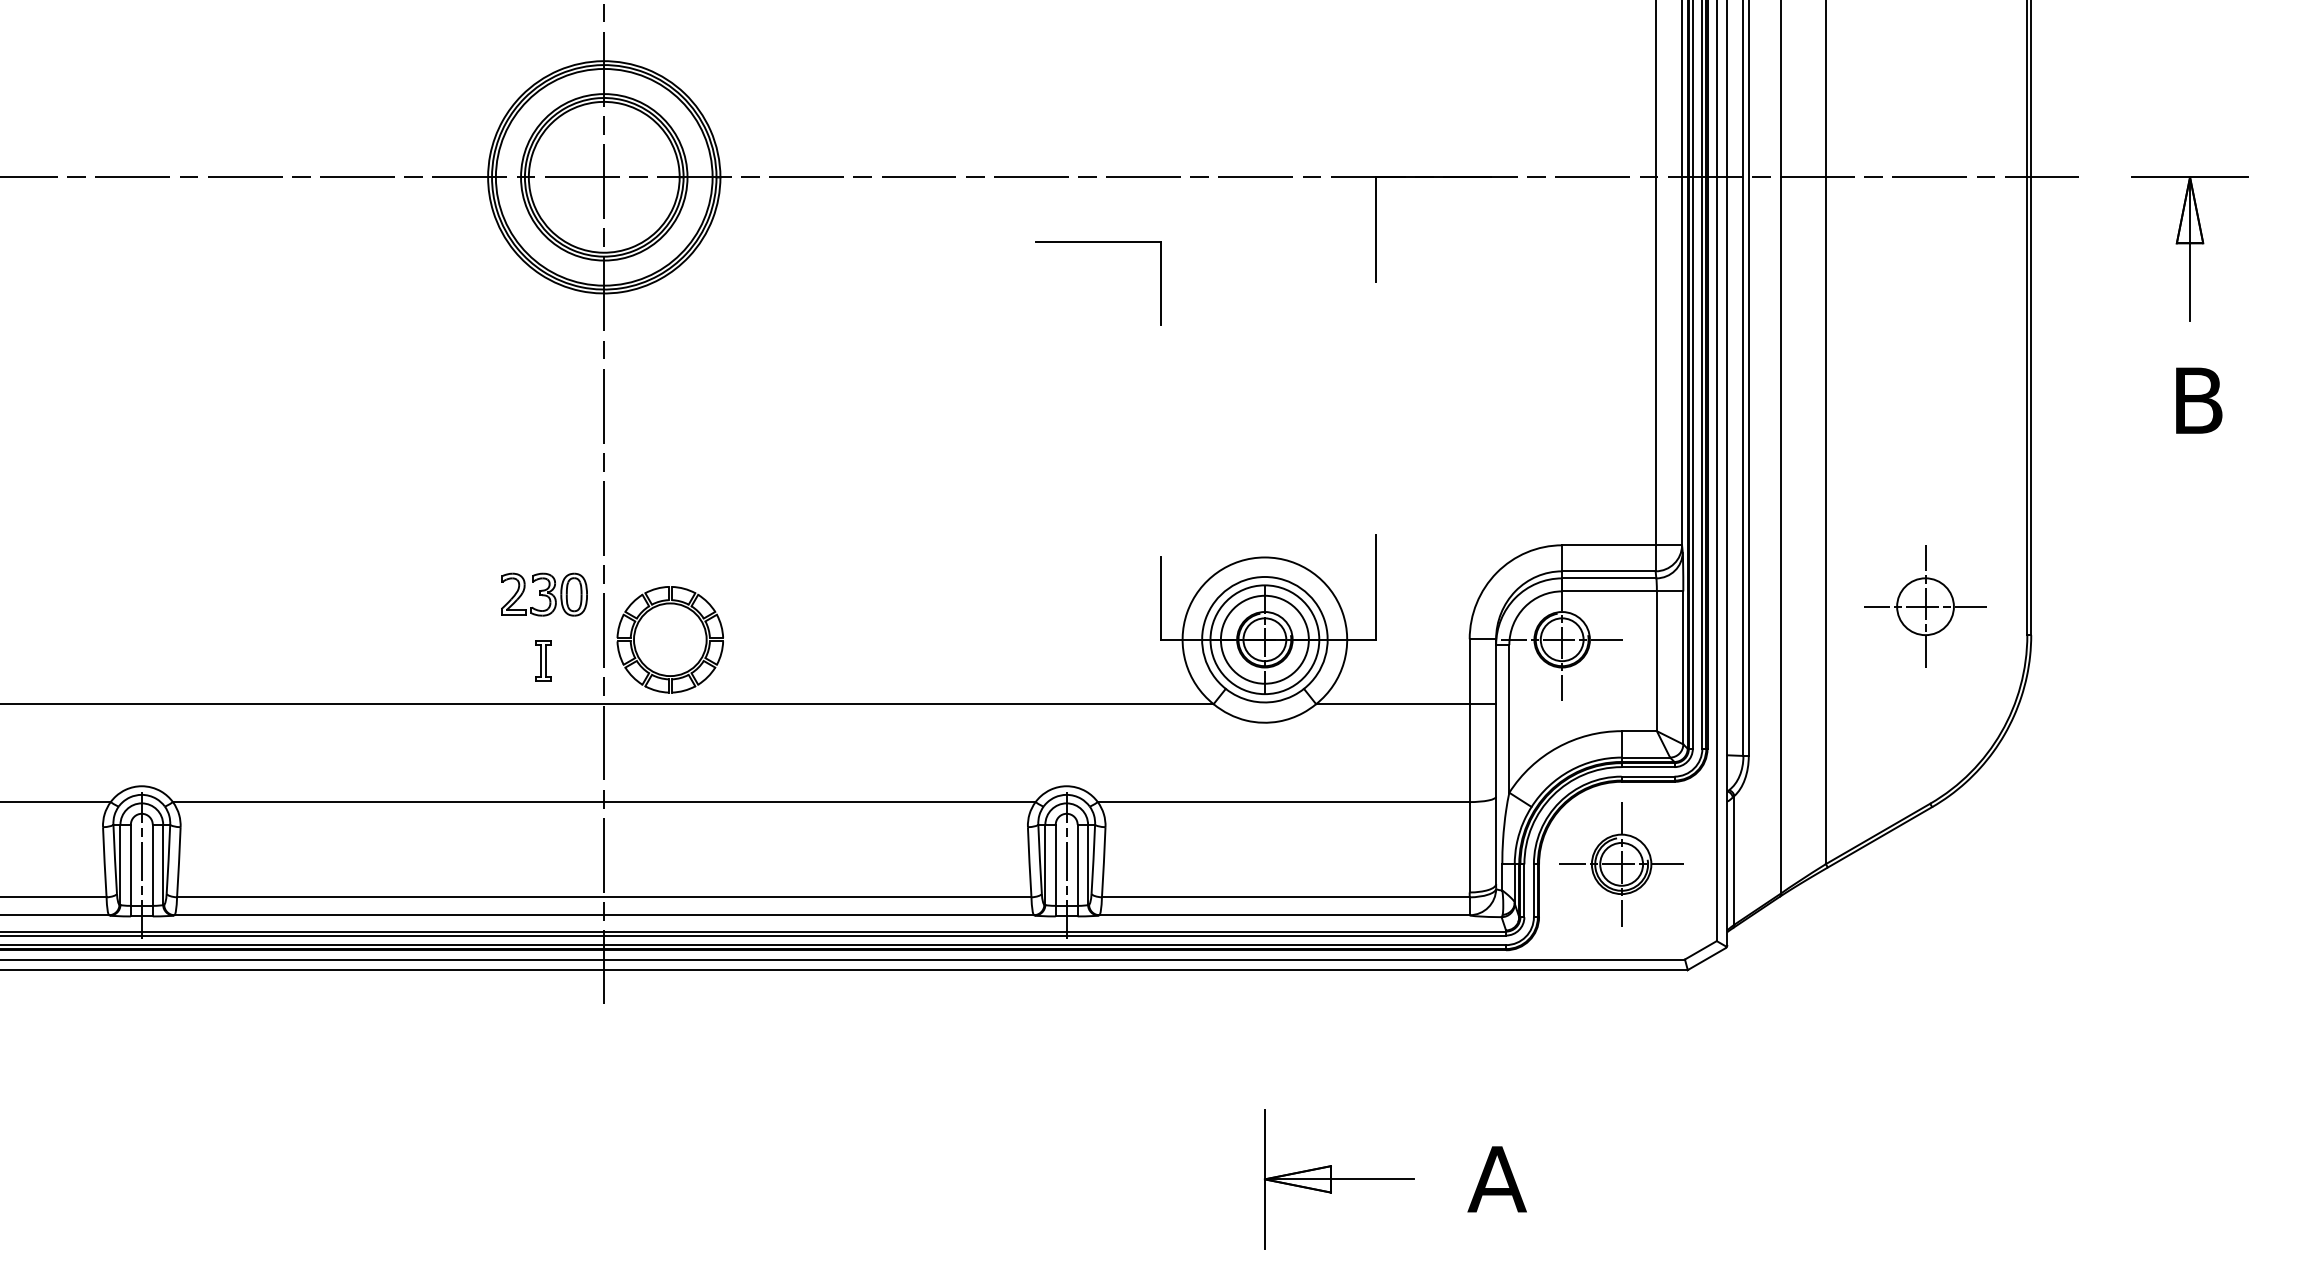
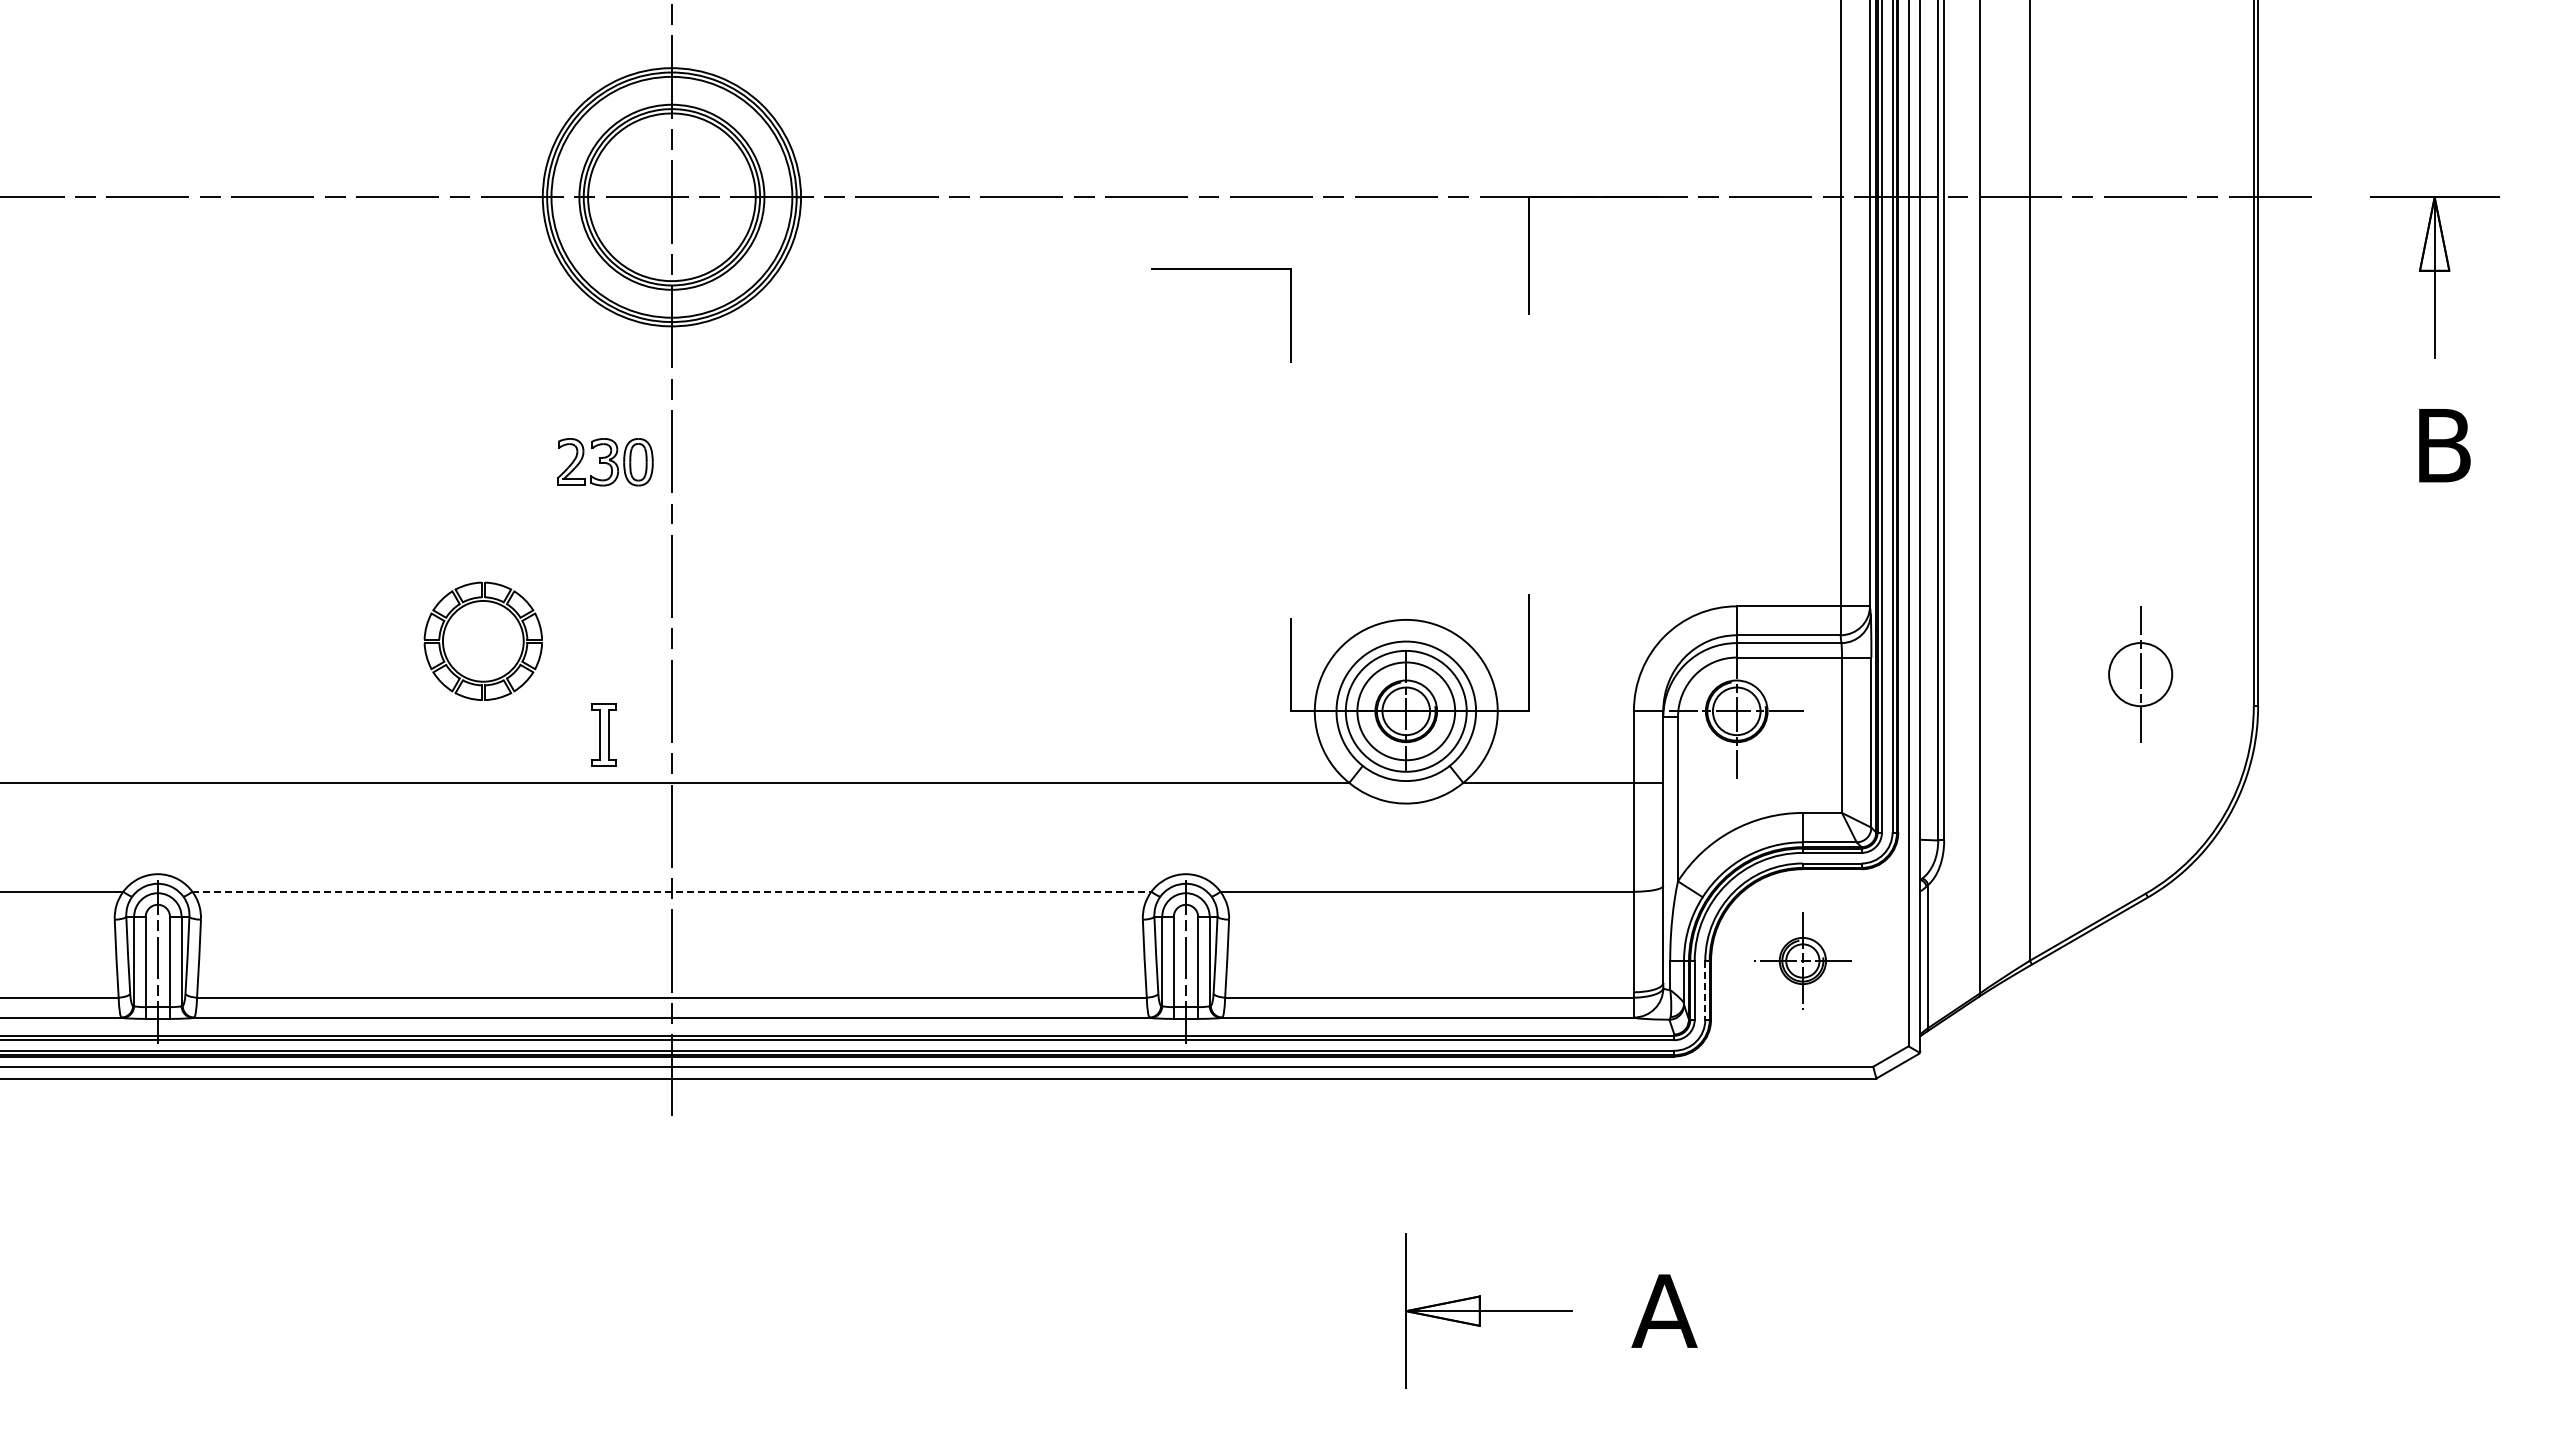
part: (544, 594) -> (605, 462), moved
line: (1925, 606) -> (2140, 674), removed
part: (669, 639) -> (482, 640), moved
part: (543, 660) -> (604, 734), size x1.4
line: (604, 801) -> (672, 891), solid -> dashed
part: (1621, 863) -> (1802, 960), size x0.7
line: (1534, 890) -> (1705, 990), solid -> dashed

